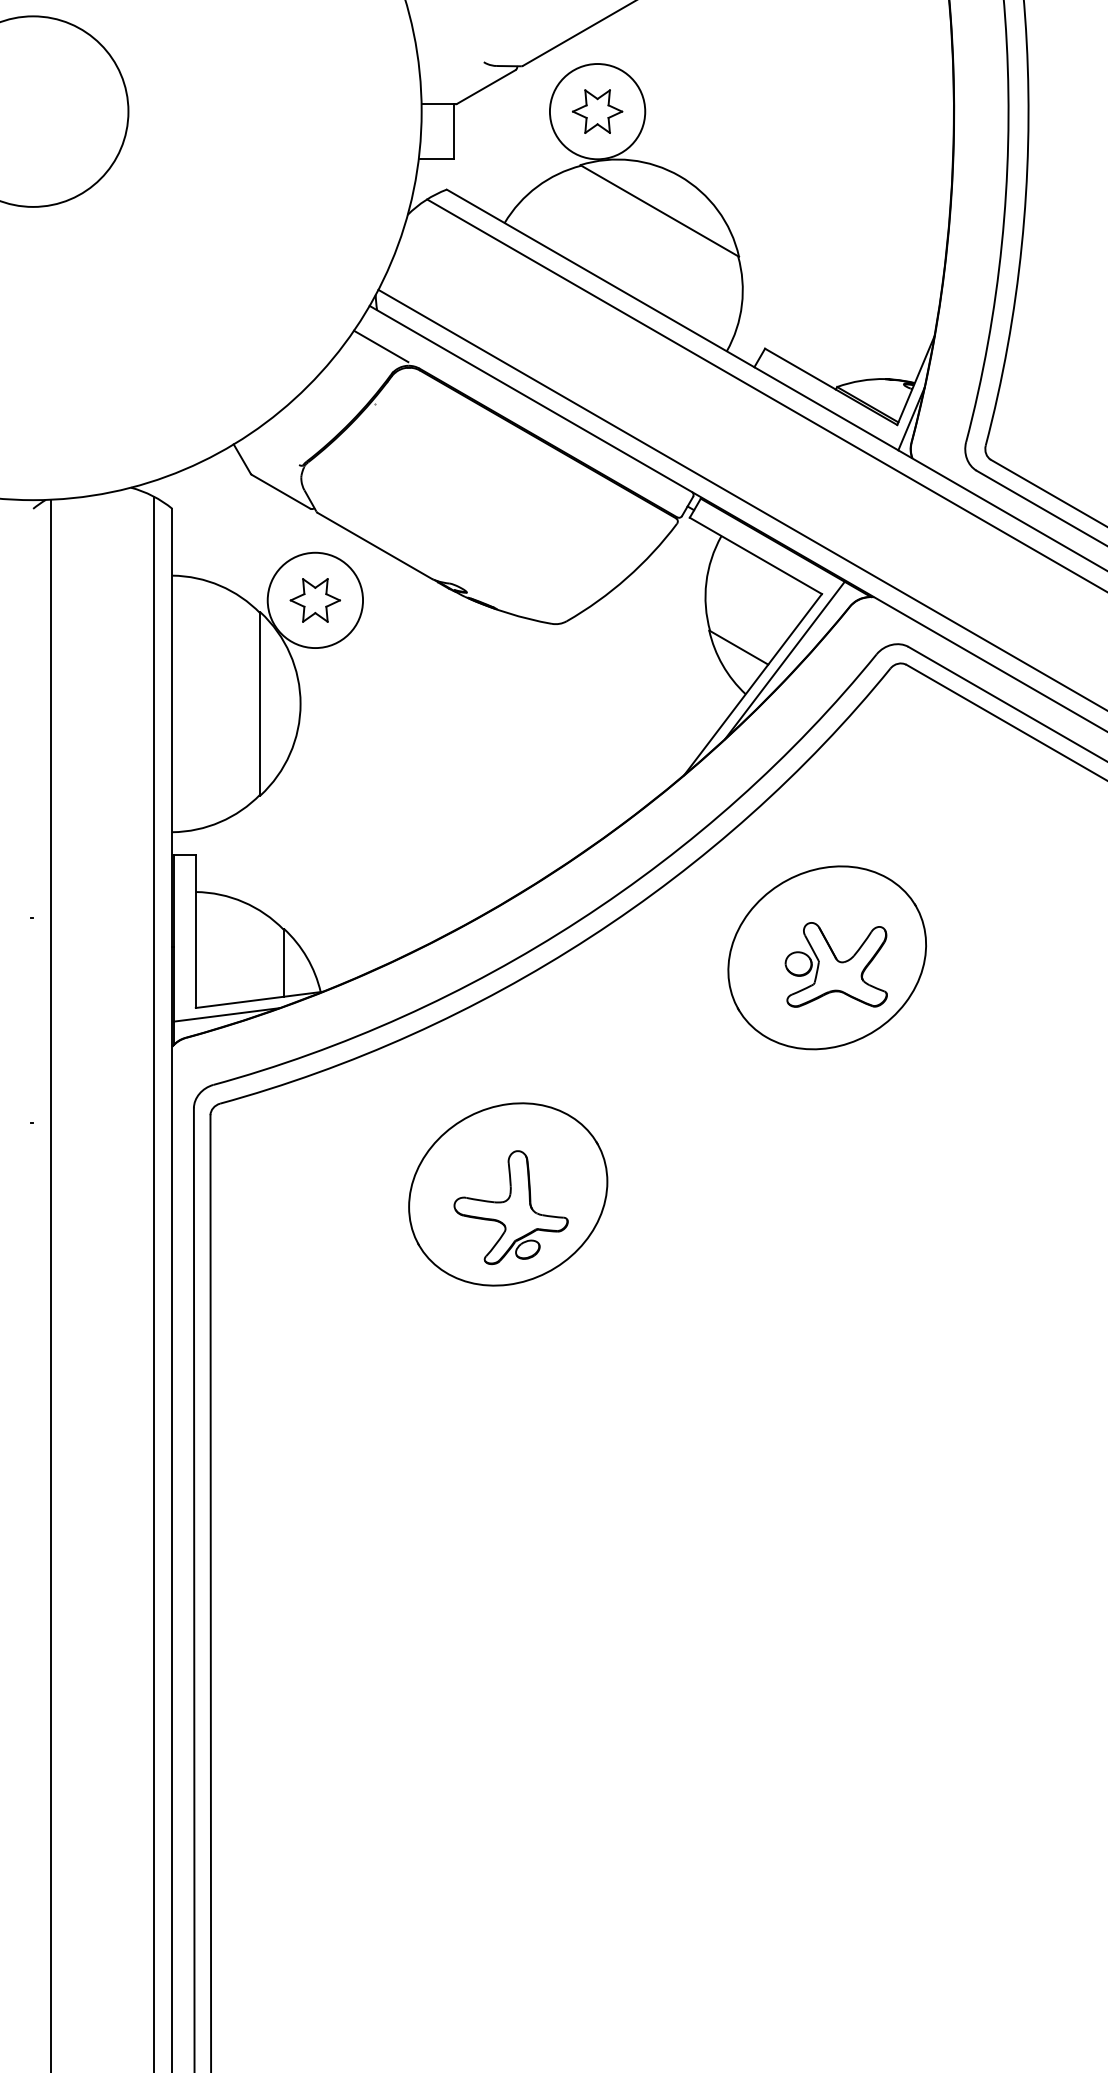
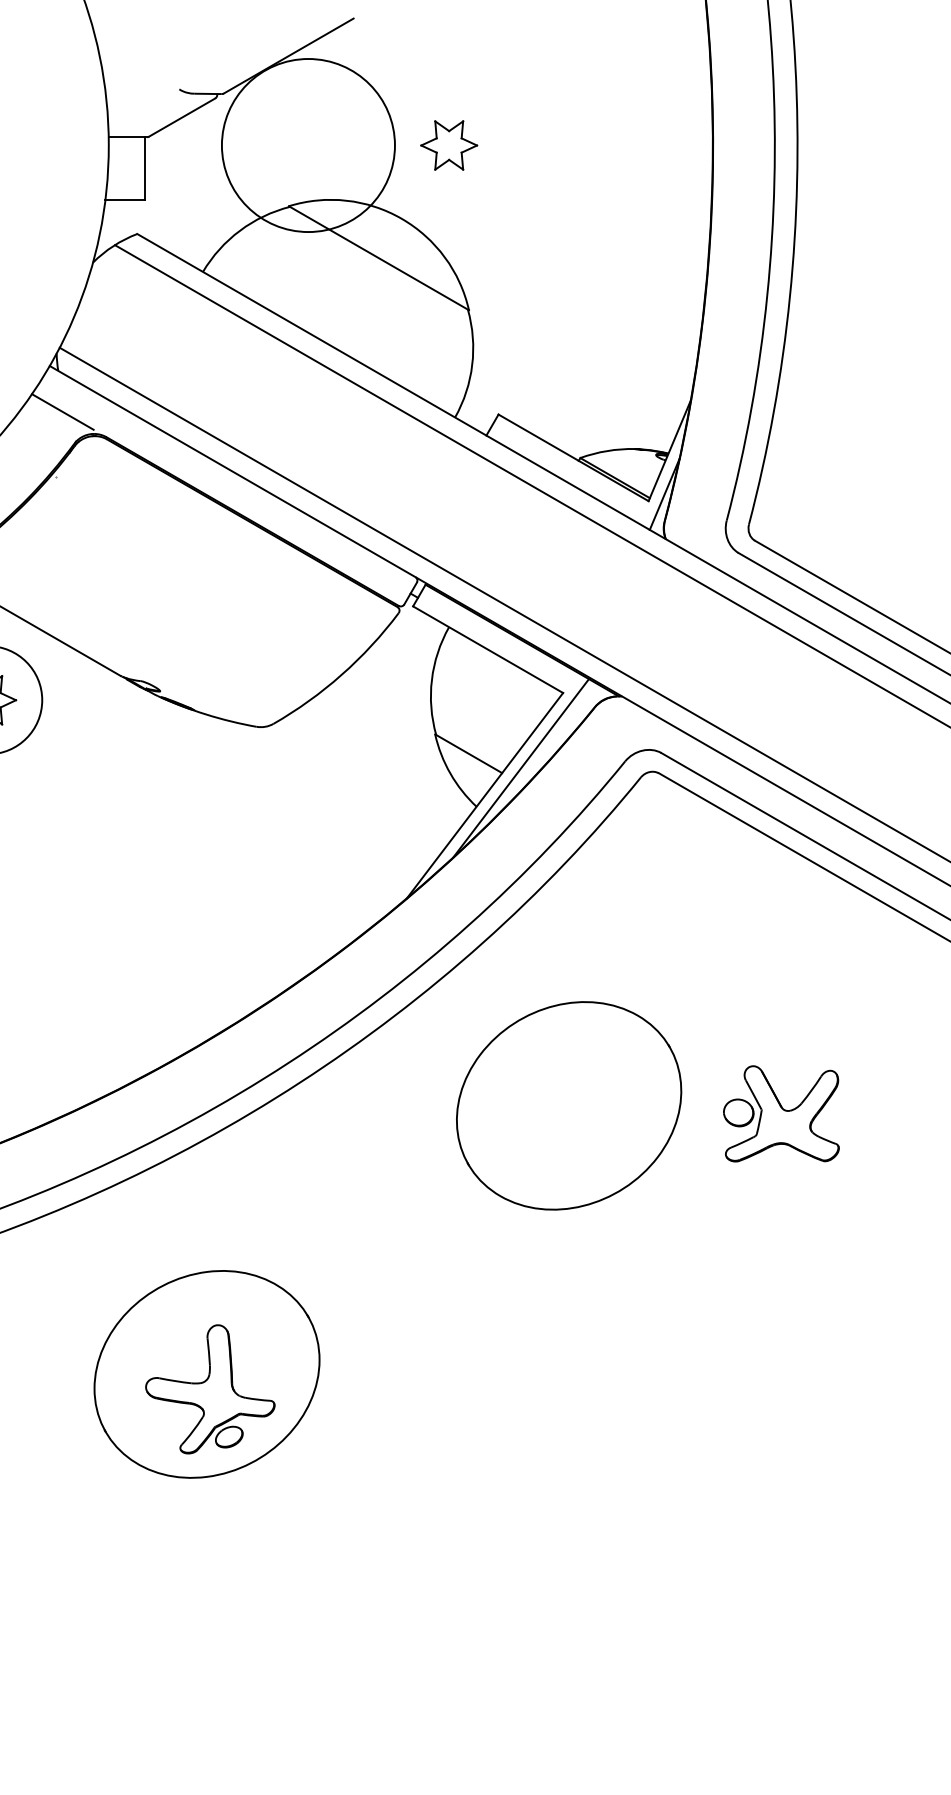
circle: (597, 111) -> (308, 145), size x1.6
part: (597, 111) -> (449, 145), moved
part: (835, 964) -> (780, 1113), moved

